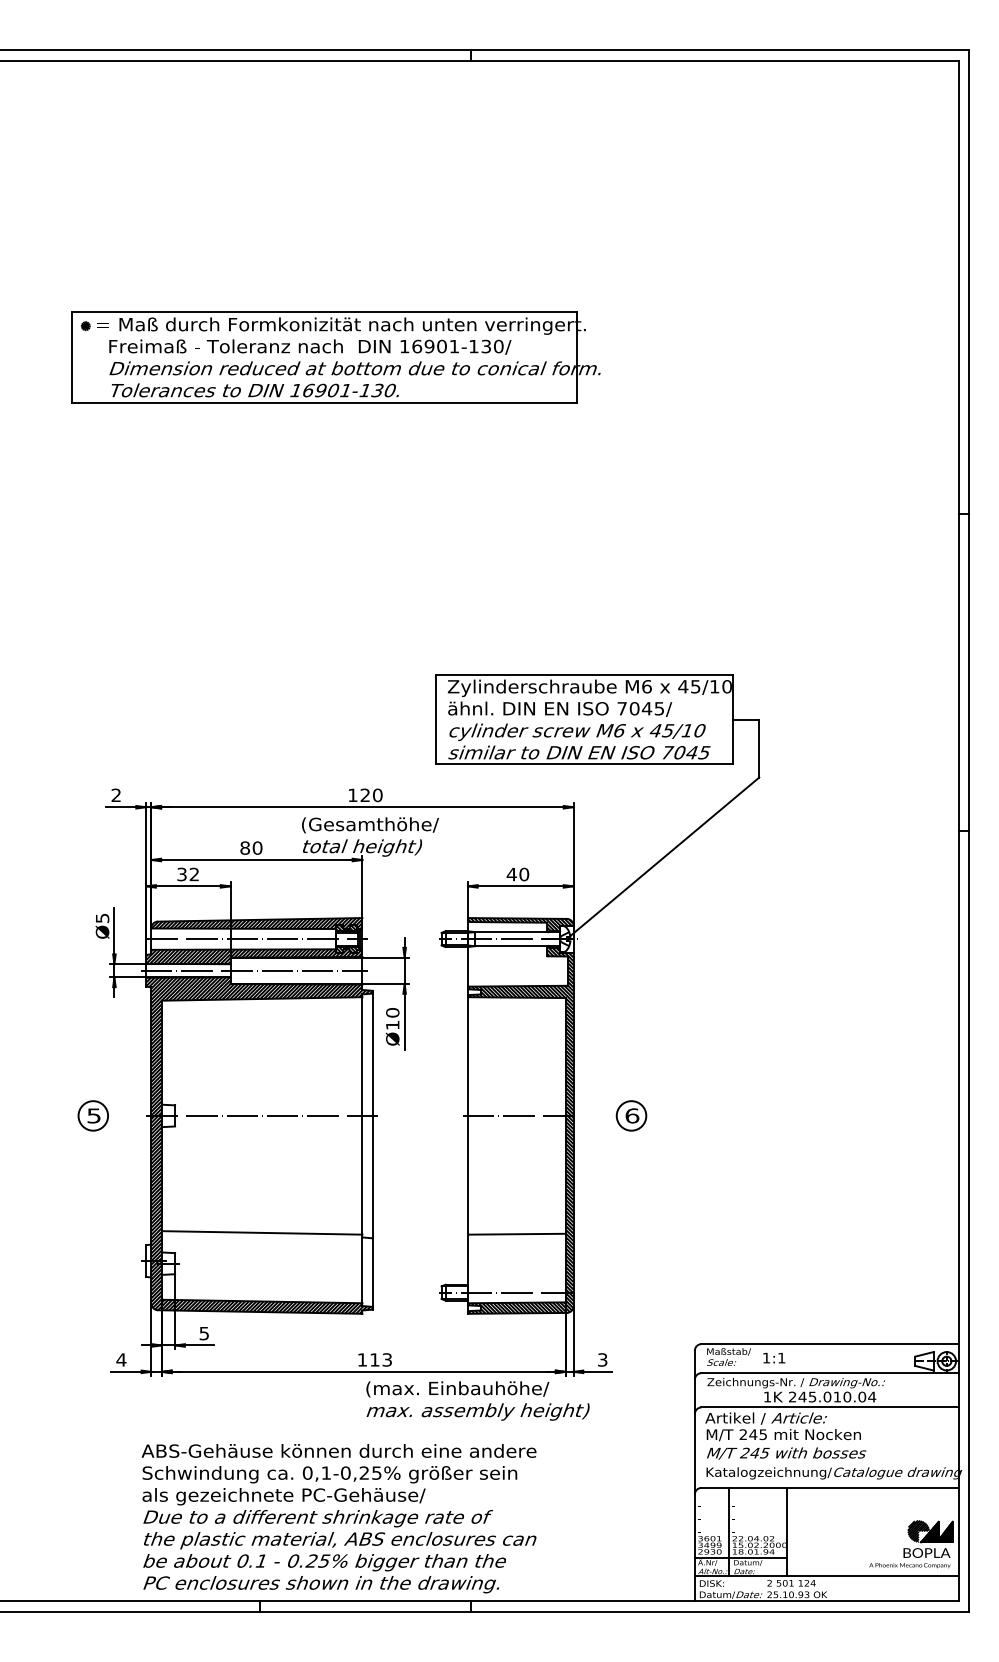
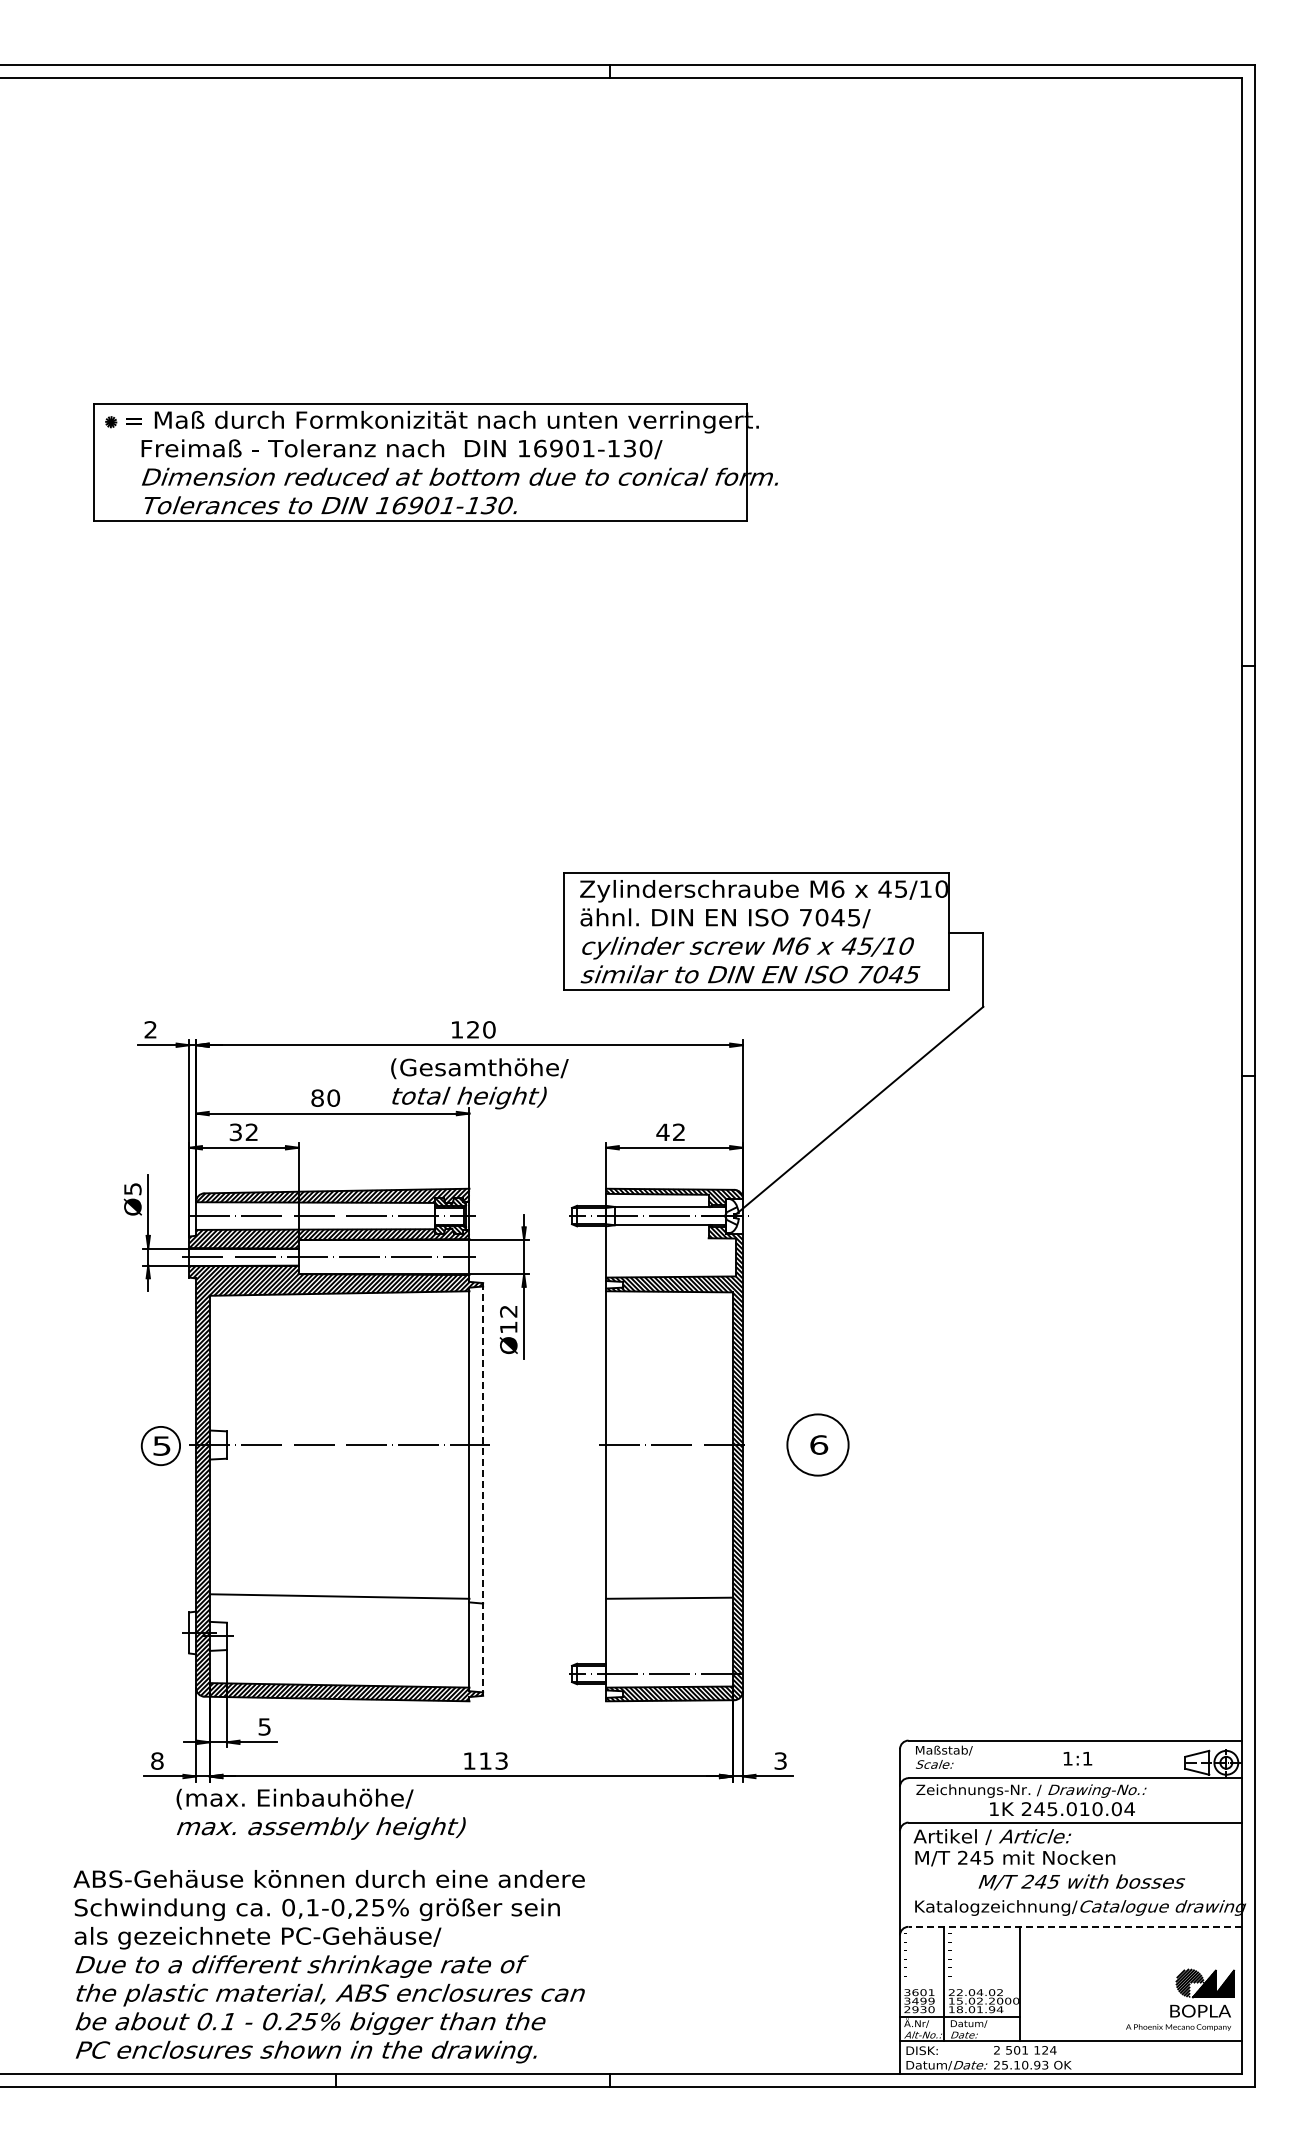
text: (523, 874) -> (678, 1132), 40 -> 42
text: (392, 1012) -> (508, 1311), Ø10 -> Ø12
part: (92, 1115) -> (160, 1445), moved
circle: (631, 1115) -> (817, 1444), size x1.6
line: (373, 1150) -> (483, 1489), solid -> dashed
text: (773, 1357) -> (1077, 1758), moved
text: (120, 1359) -> (156, 1760), 4 -> 8
text: (477, 1400) -> (320, 1813), moved
text: (786, 1453) -> (1081, 1882), moved
line: (830, 1487) -> (1075, 1926), solid -> dashed
text: (338, 1518) -> (328, 1966), moved

